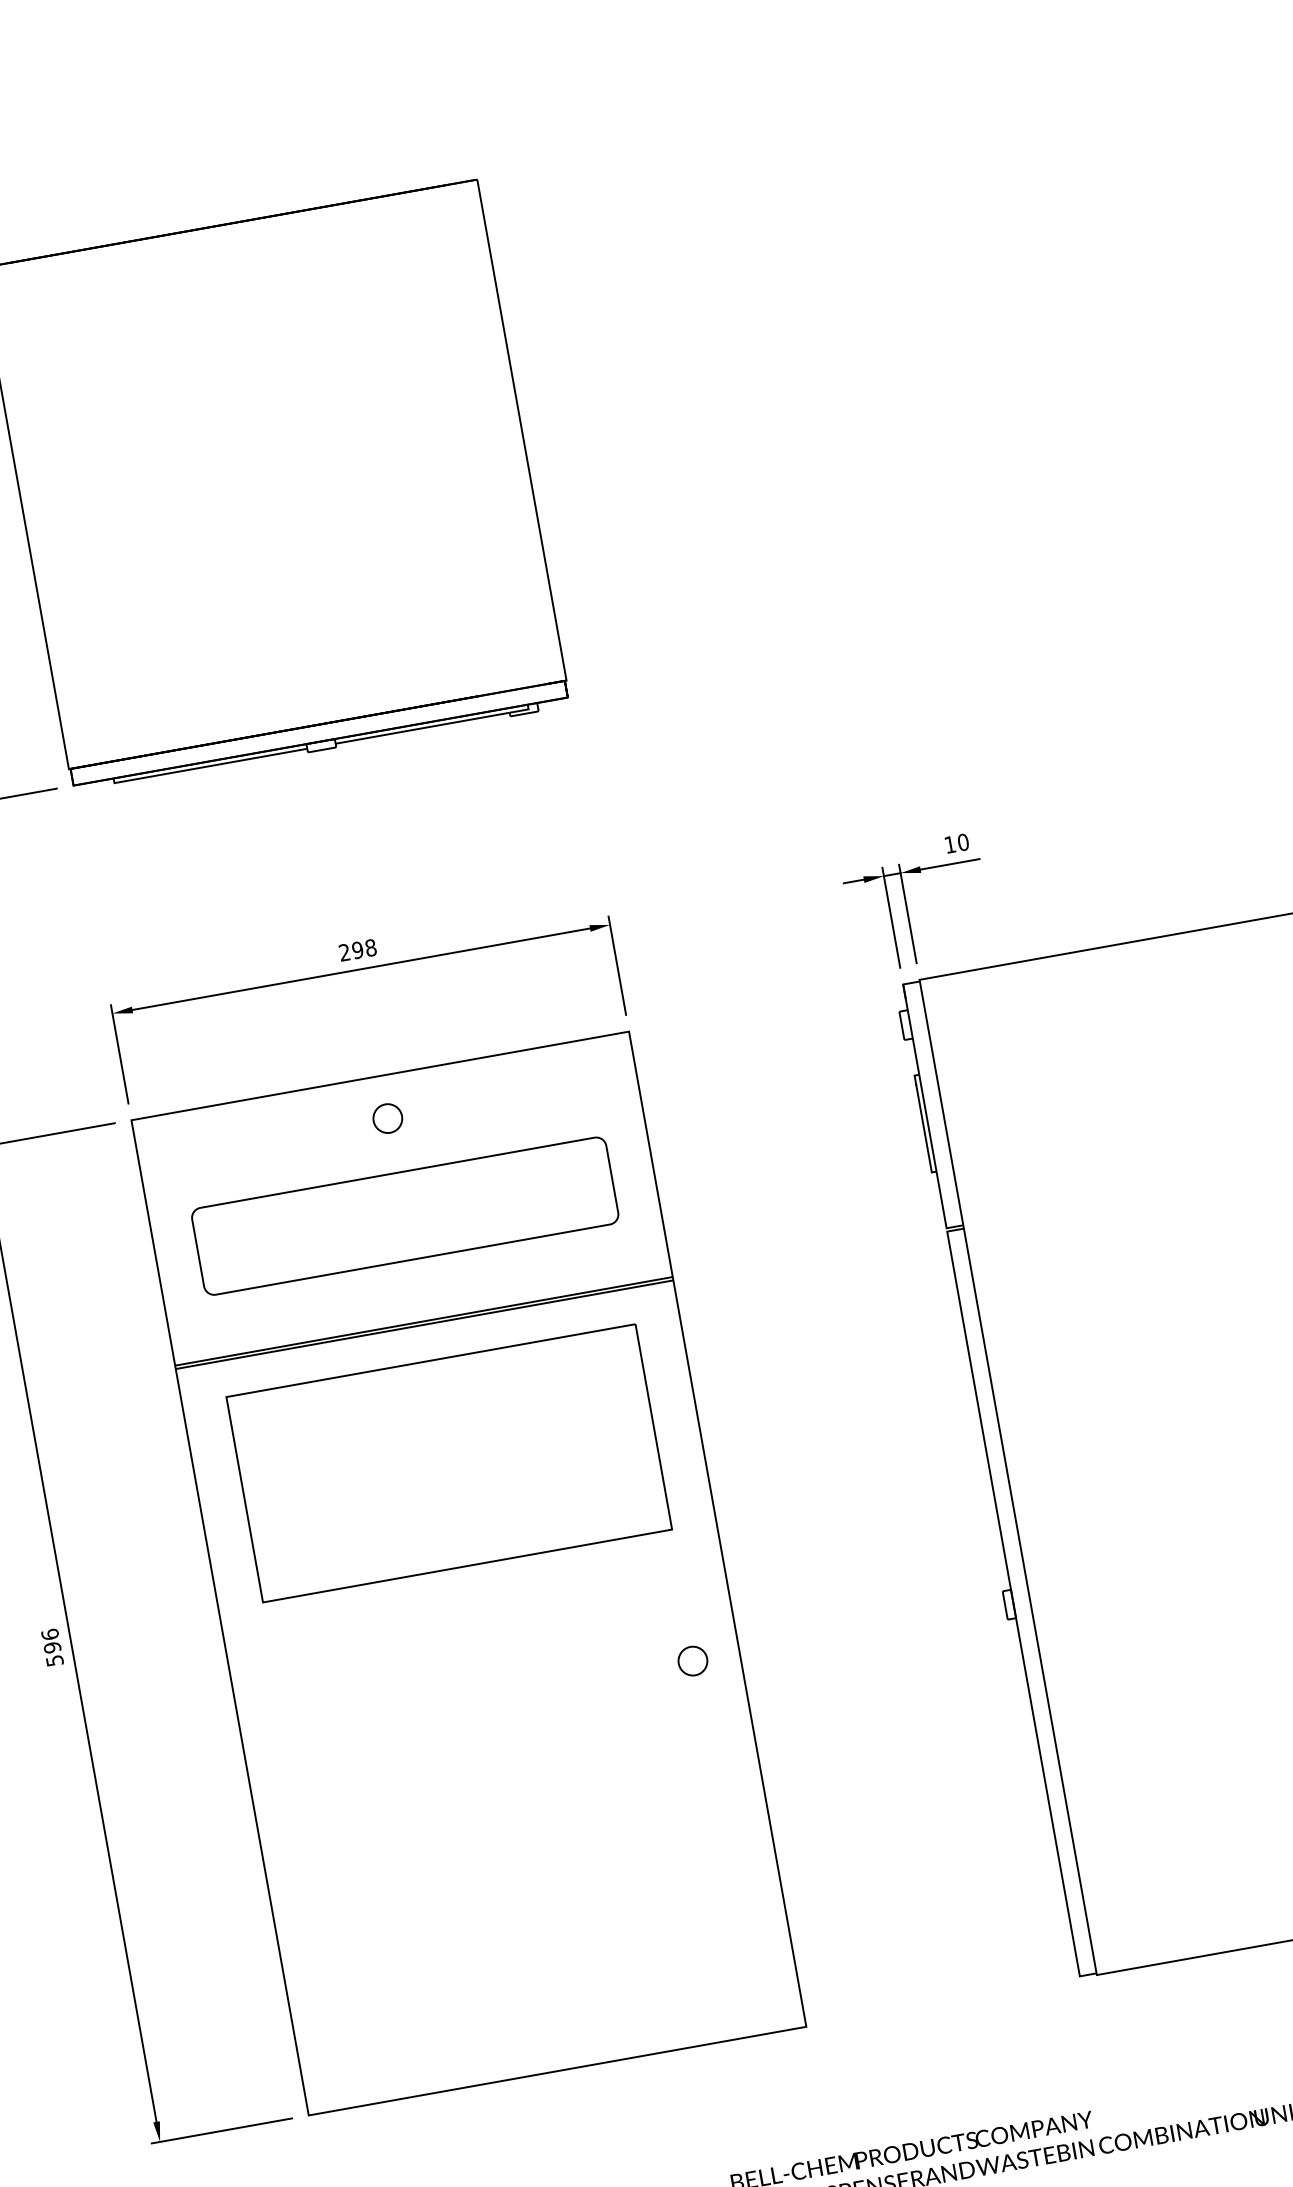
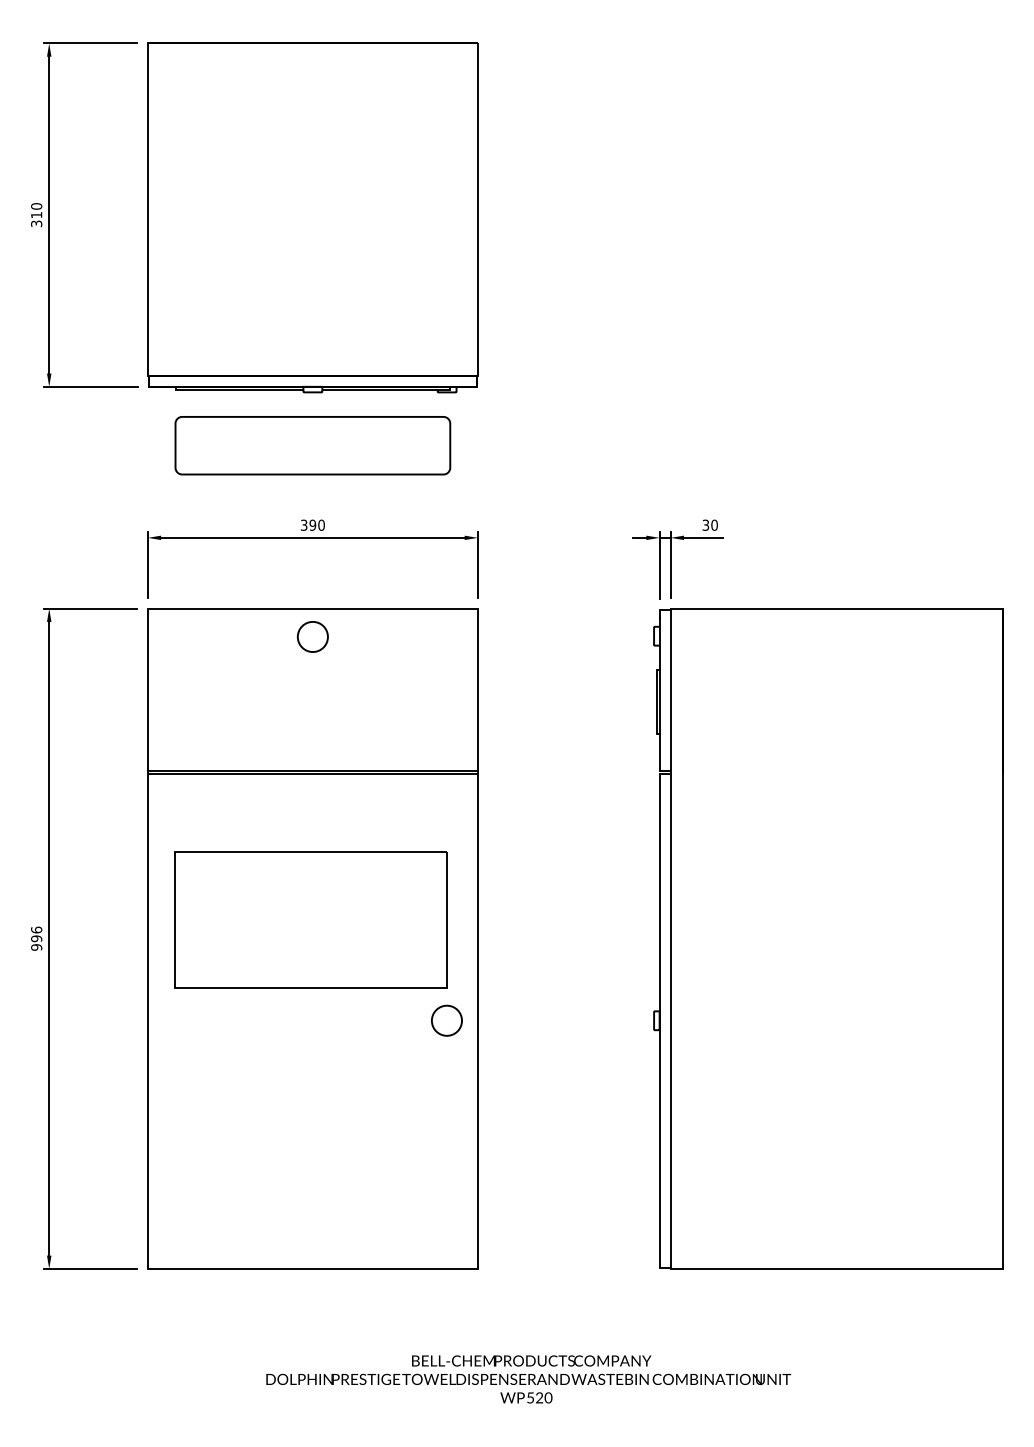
text: (949, 843) -> (705, 524), 10 -> 30
text: (357, 950) -> (312, 525), 298 -> 390
circle: (387, 1118) -> (312, 636), size x1.6
part: (404, 1215) -> (312, 445), moved
part: (448, 1463) -> (310, 919), moved
text: (54, 1660) -> (36, 947), 596 -> 996
circle: (692, 1660) -> (446, 1020), size x1.6

